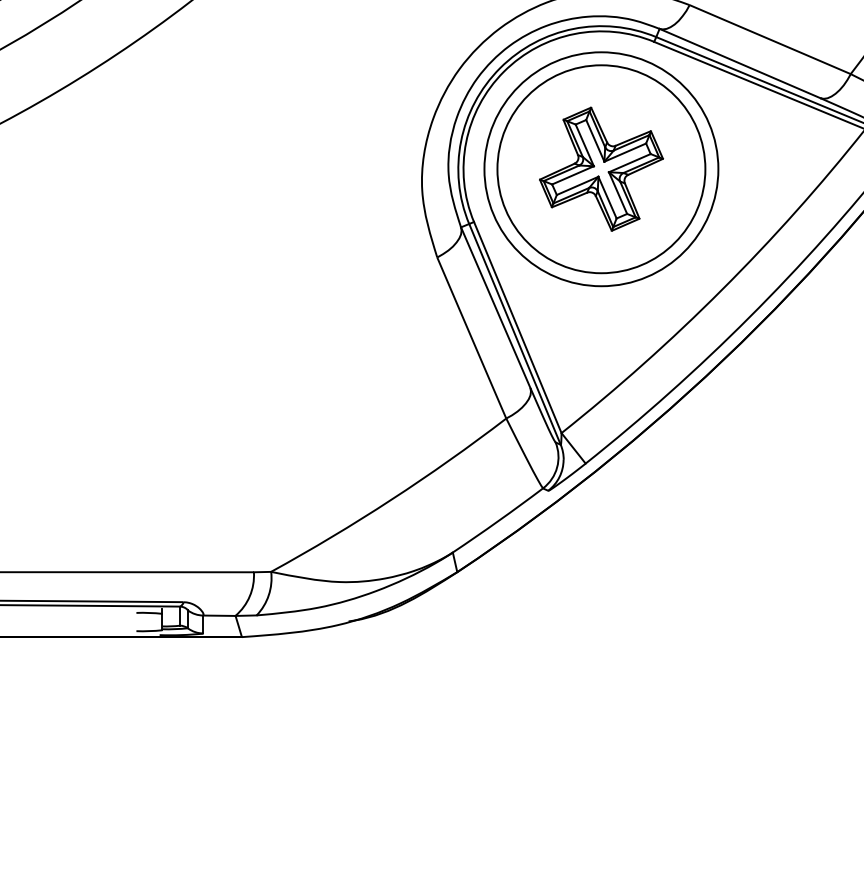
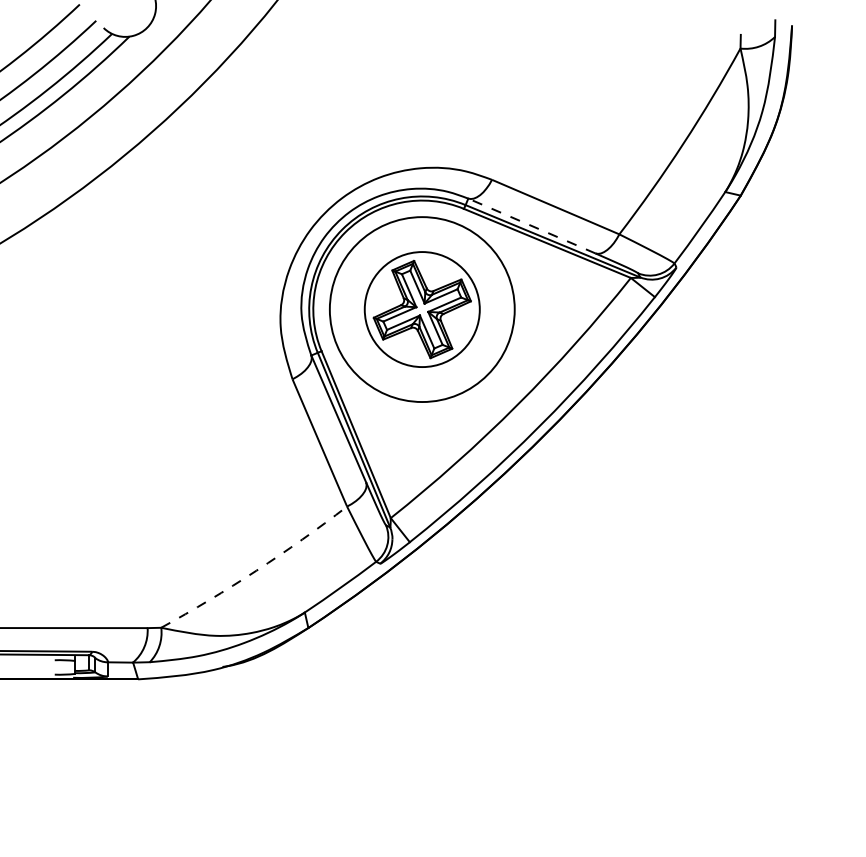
line: (739, 62) -> (531, 225), solid -> dashed
circle: (601, 169) -> (422, 309), size x0.7
arc: (391, 499) -> (256, 570), solid -> dashed

